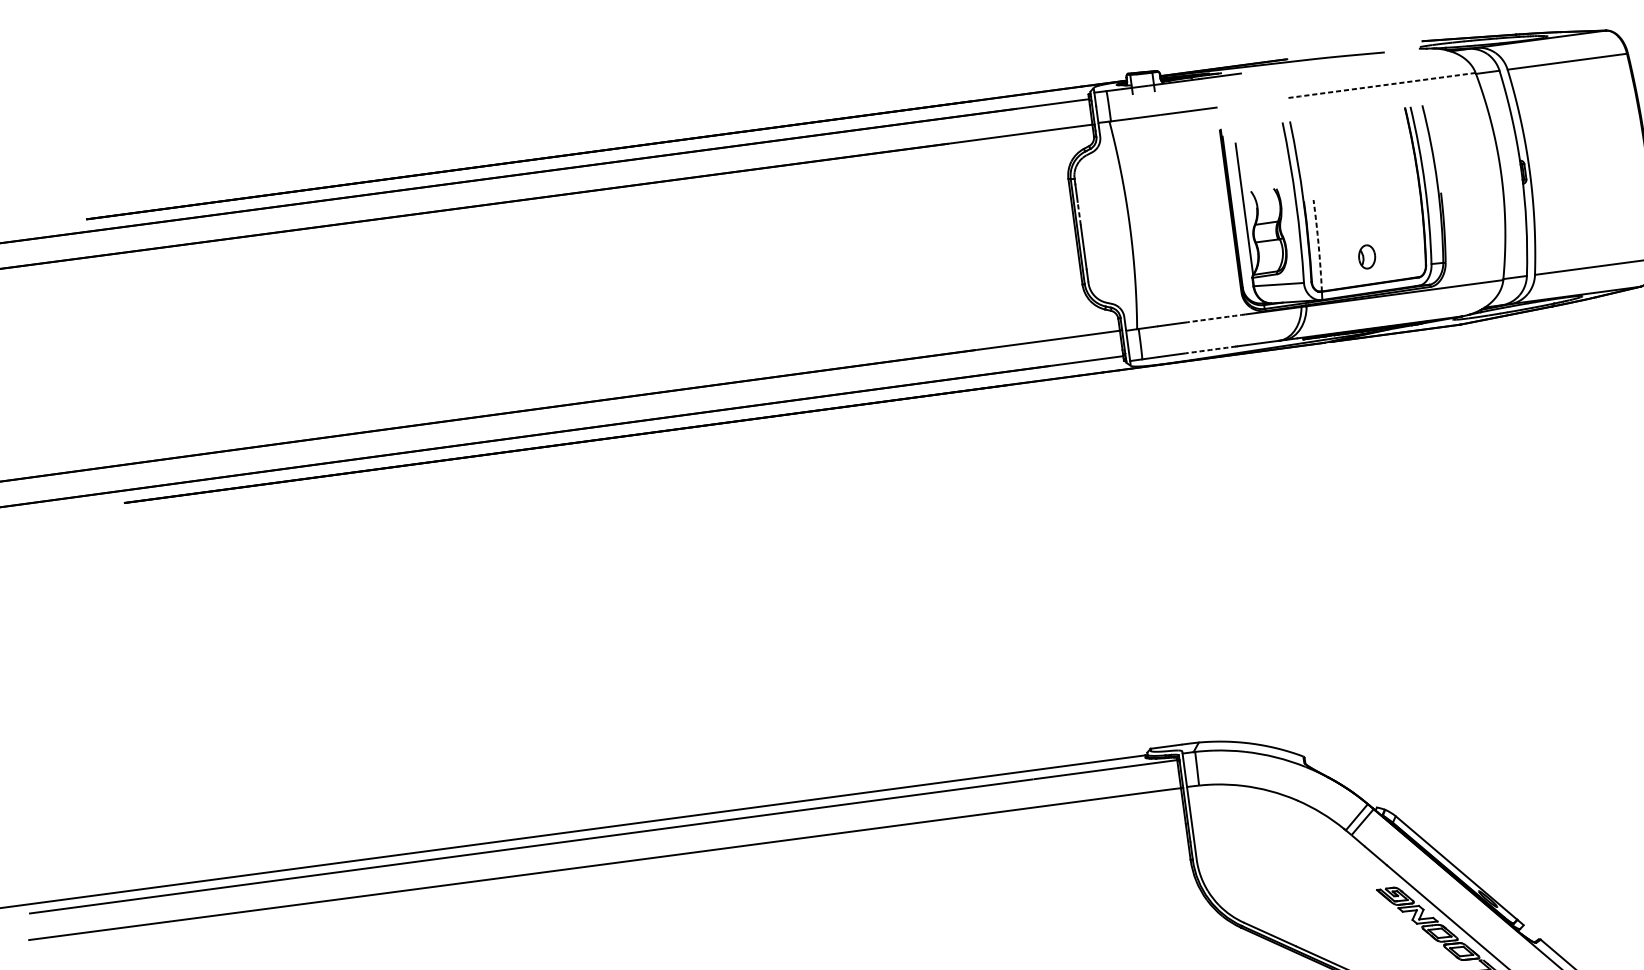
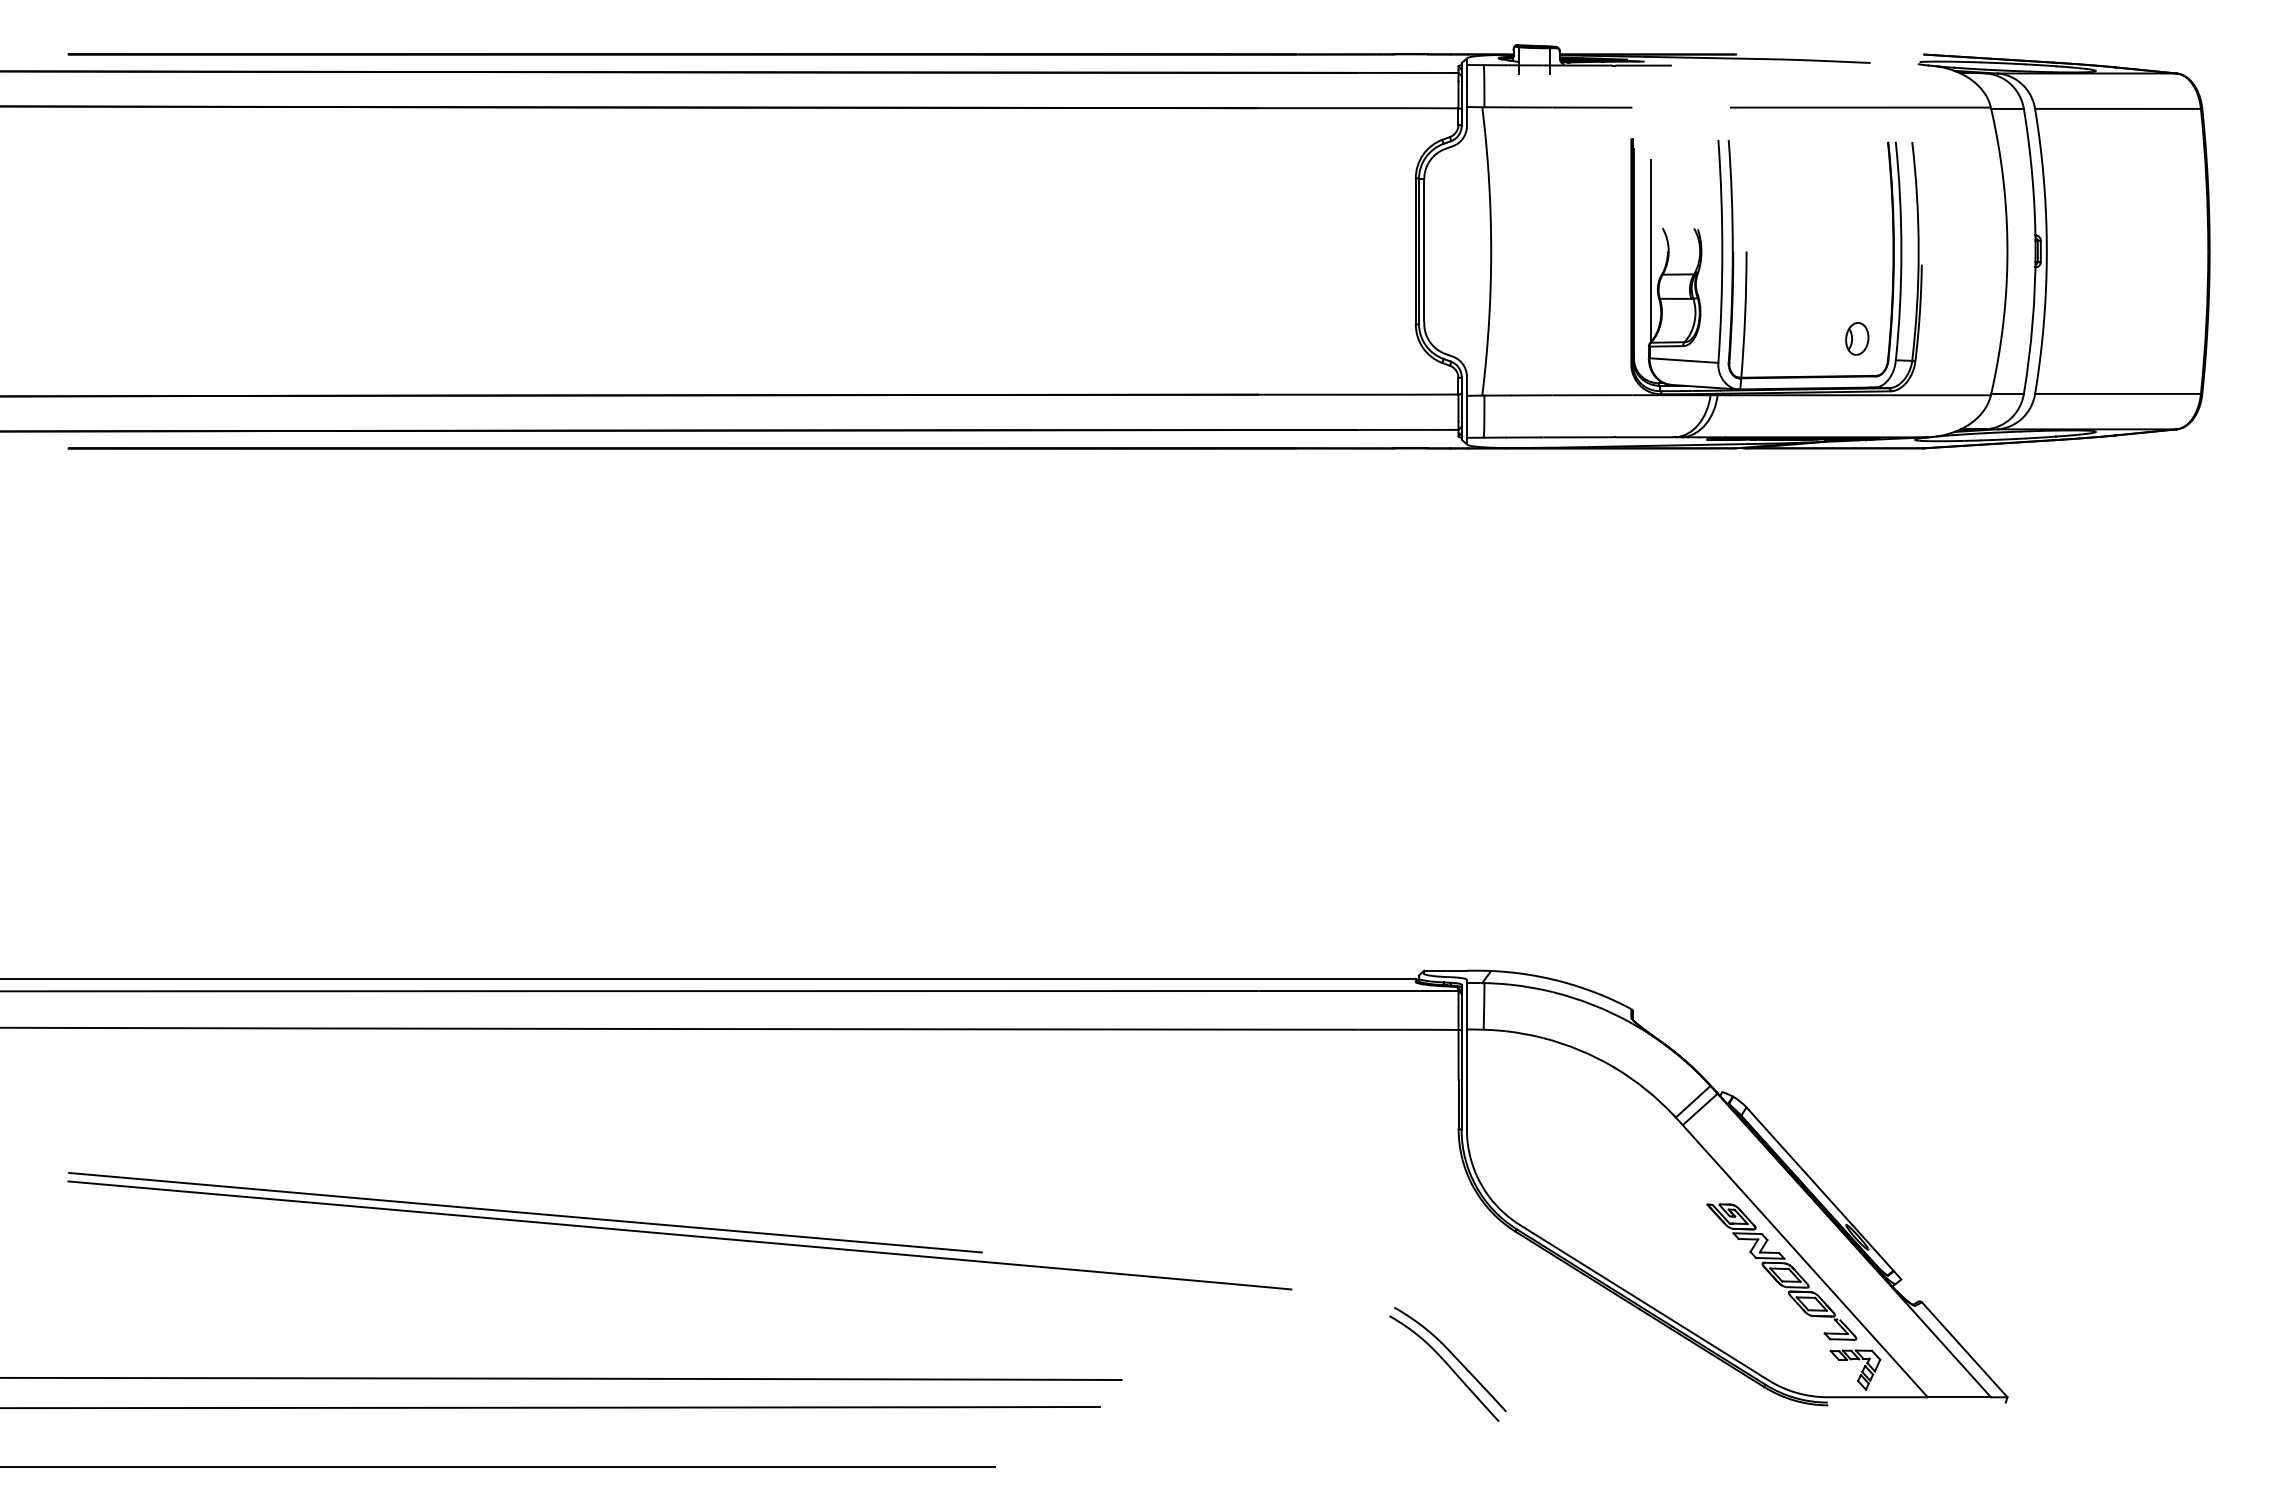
line: (1381, 85) -> (1859, 107), dashed -> solid
line: (1079, 213) -> (1424, 226), dashed -> solid
arc: (1318, 245) -> (1745, 314), dashed -> solid
part: (1367, 256) -> (1857, 338), moved
arc: (1216, 318) -> (1592, 395), dashed -> solid
arc: (1210, 350) -> (1578, 437), dashed -> solid

